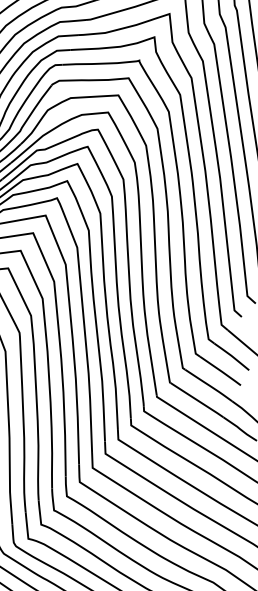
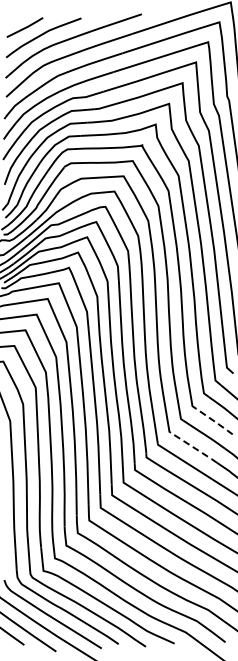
line: (221, 370) -> (215, 421), solid -> dashed
line: (196, 400) -> (193, 447), solid -> dashed

